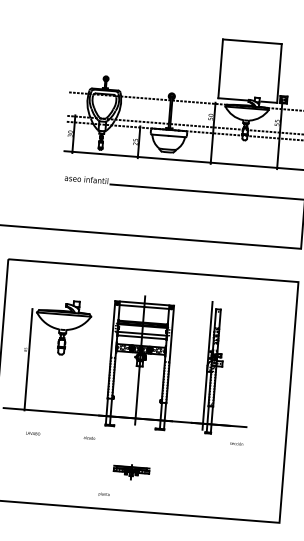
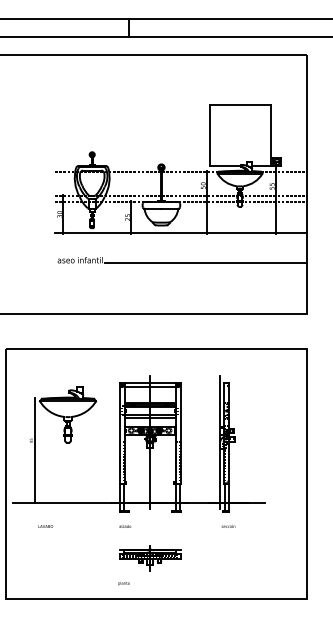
text: (89, 438) -> (125, 526), moved
text: (236, 443) -> (228, 526), moved
part: (131, 472) -> (150, 558), size x1.67

